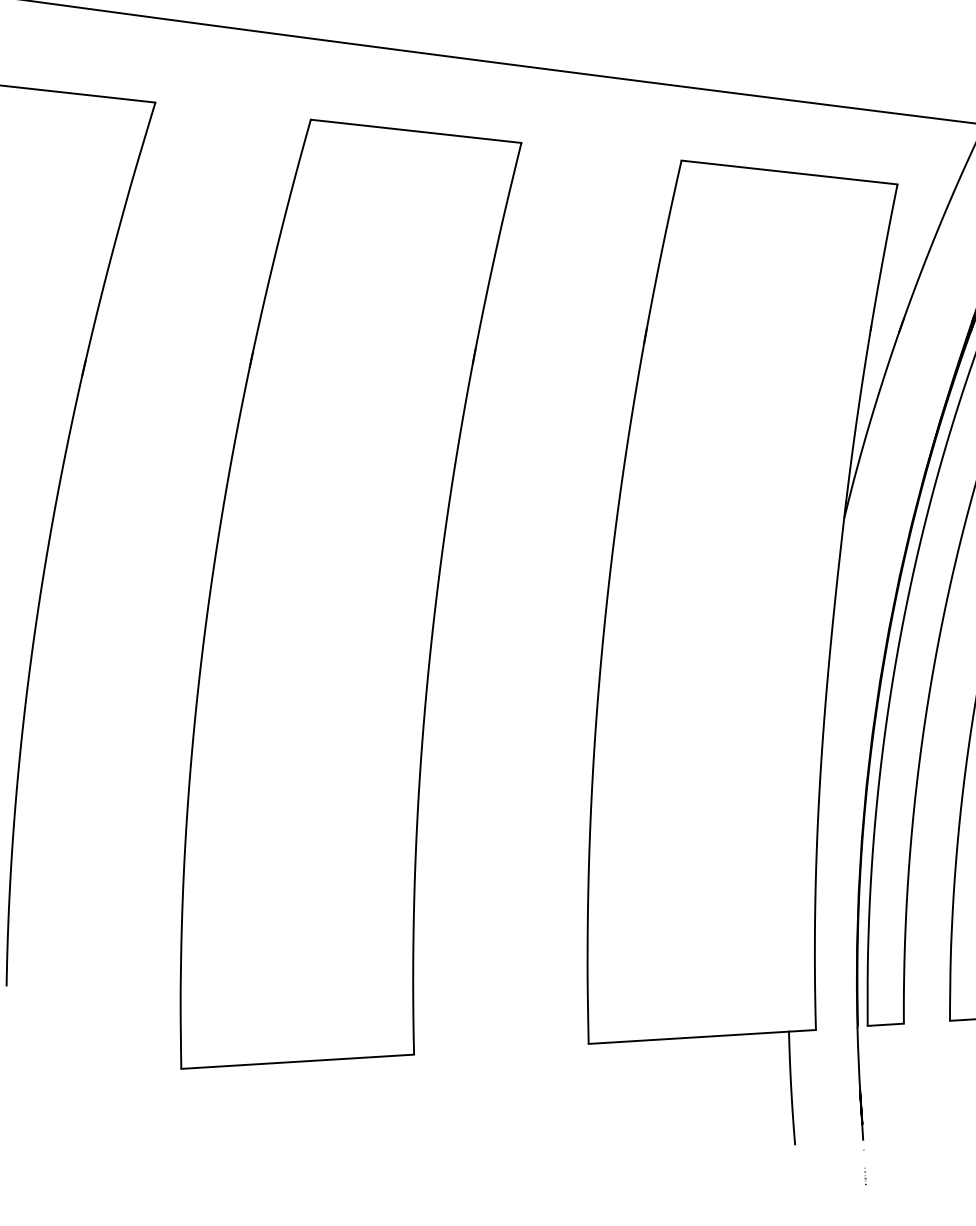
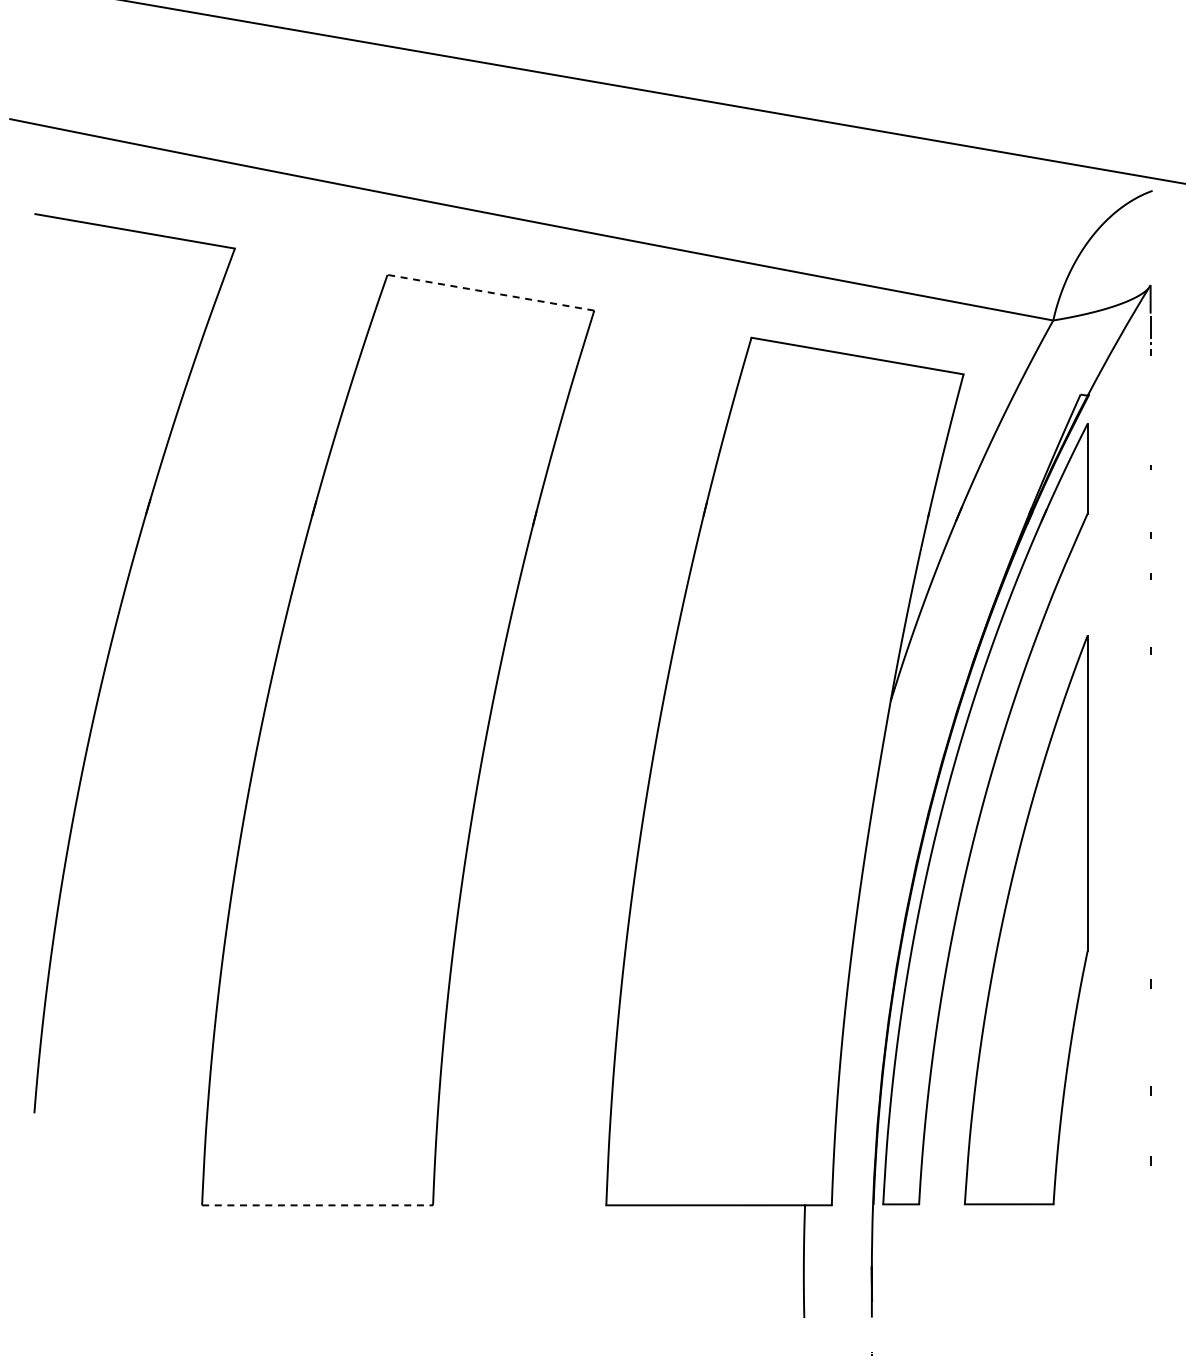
line: (415, 131) -> (490, 292), solid -> dashed
line: (298, 1061) -> (318, 1205), solid -> dashed

